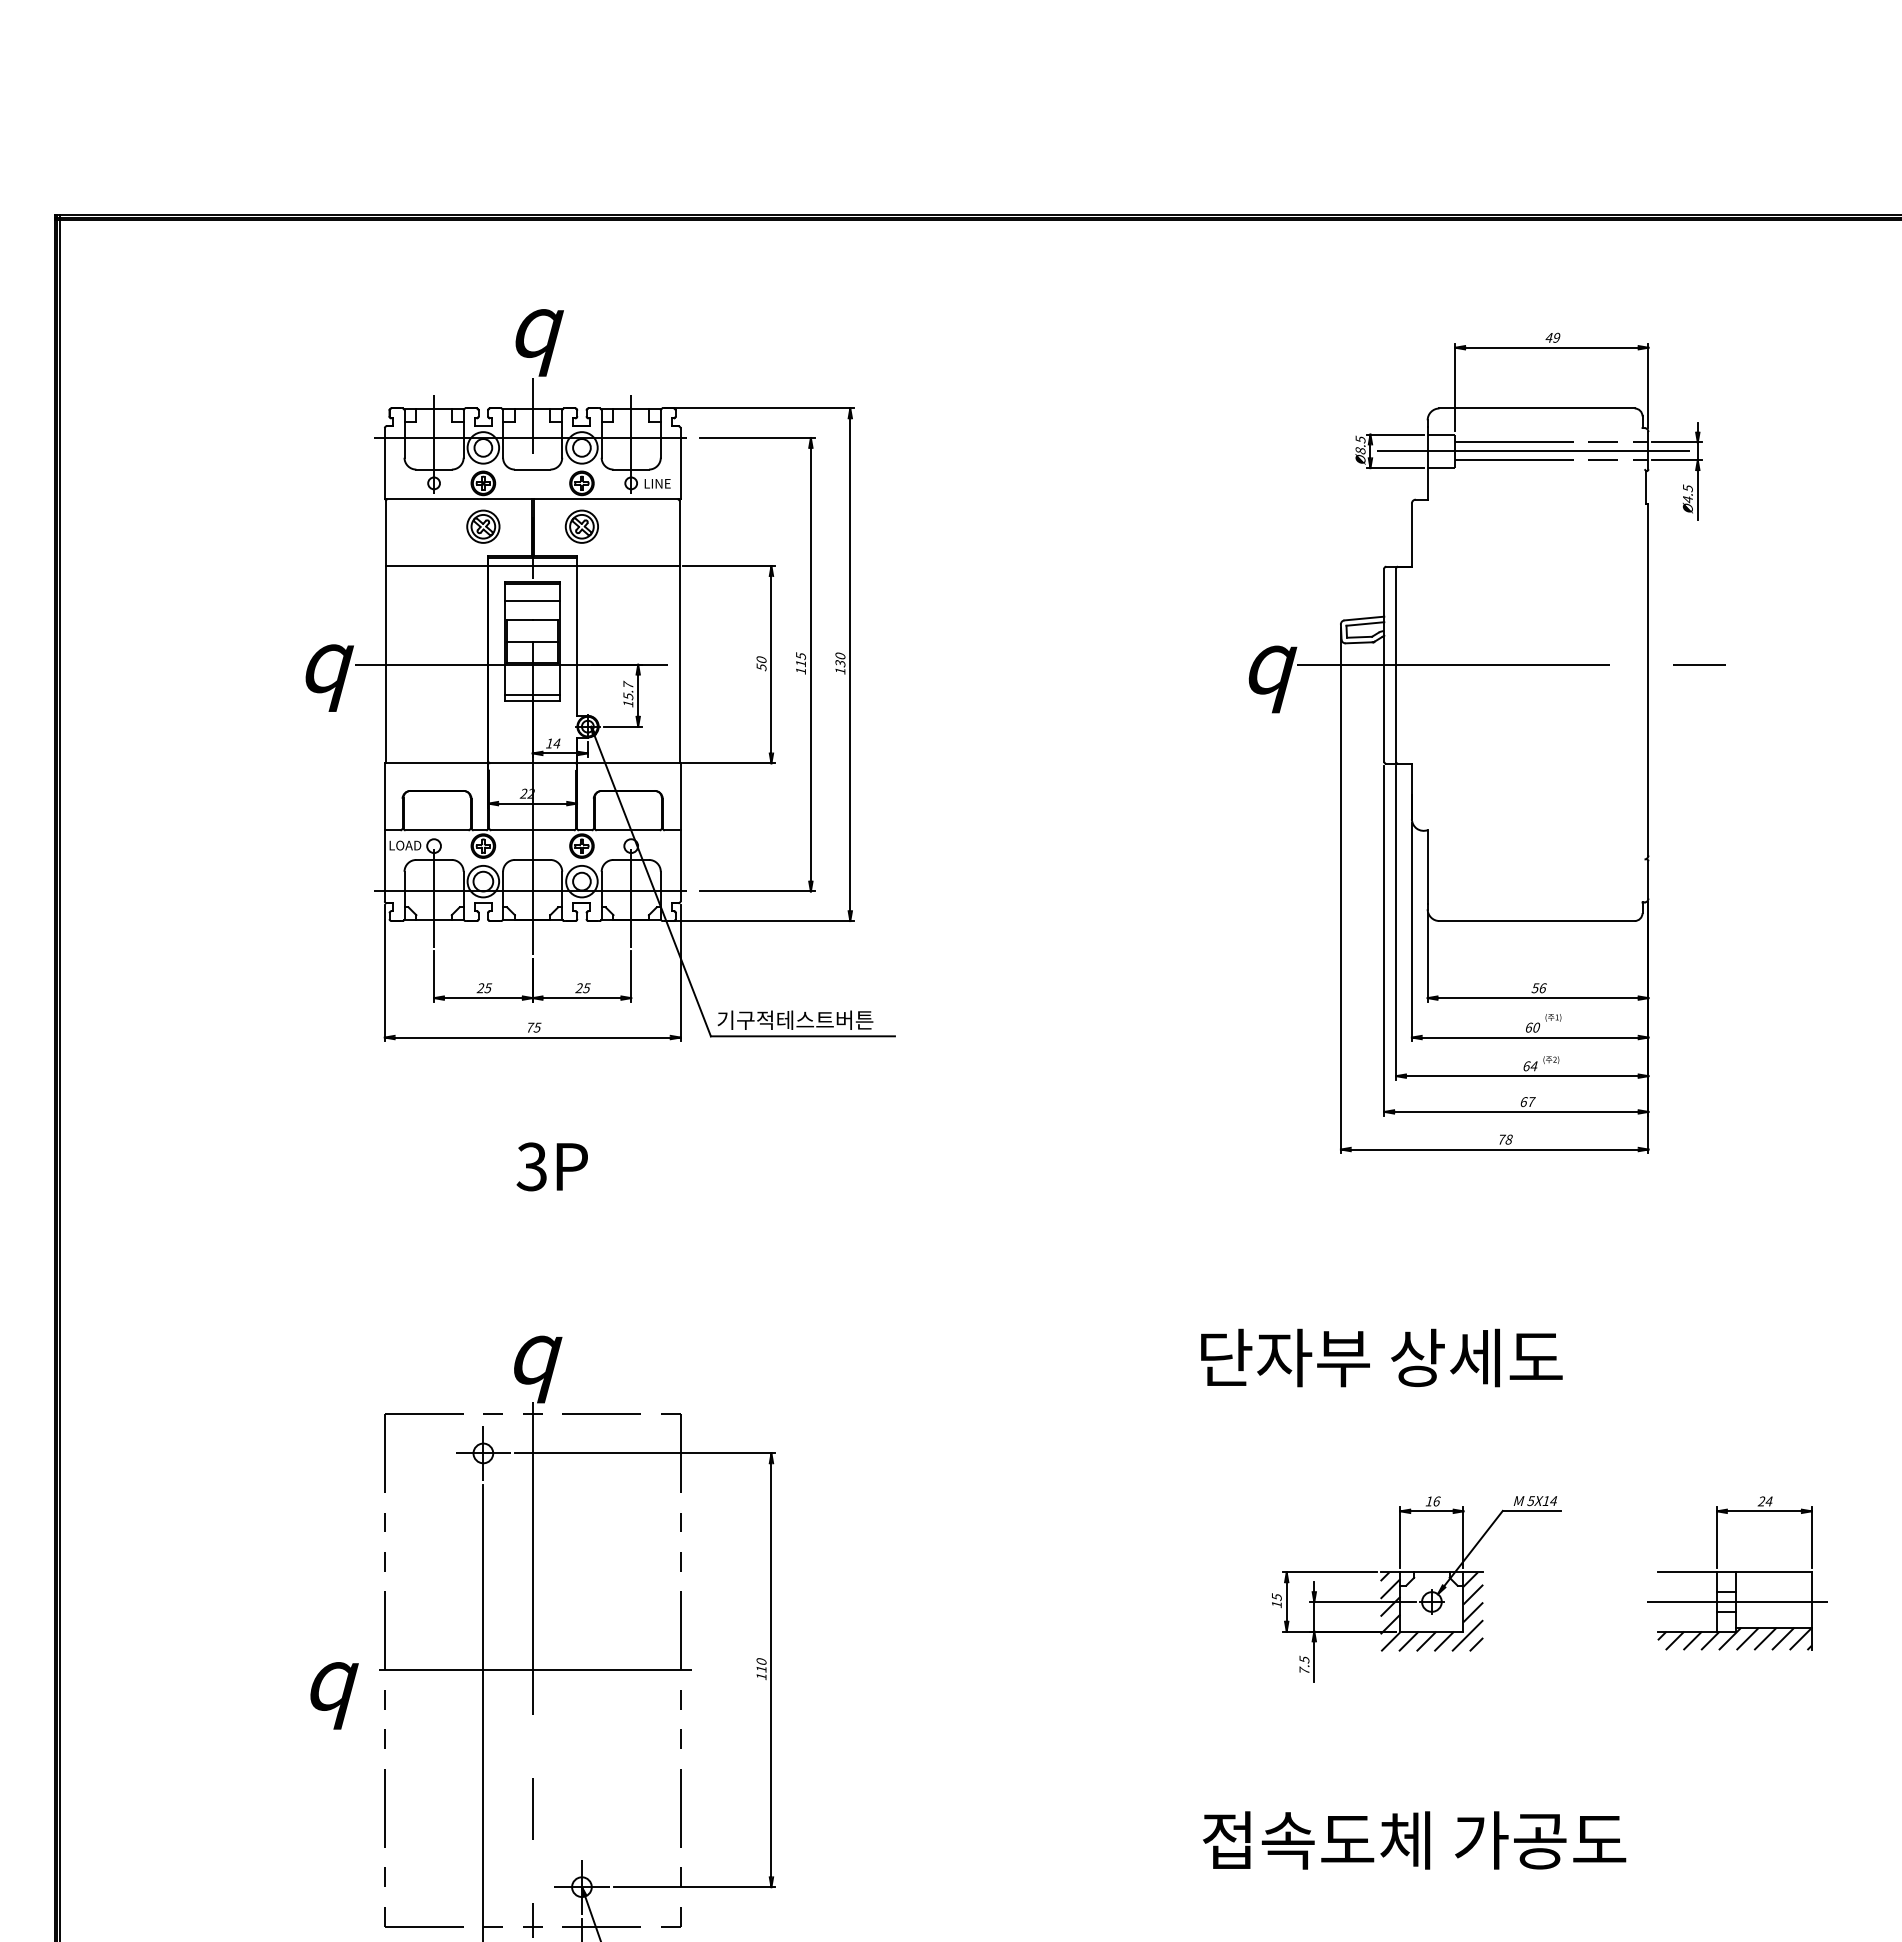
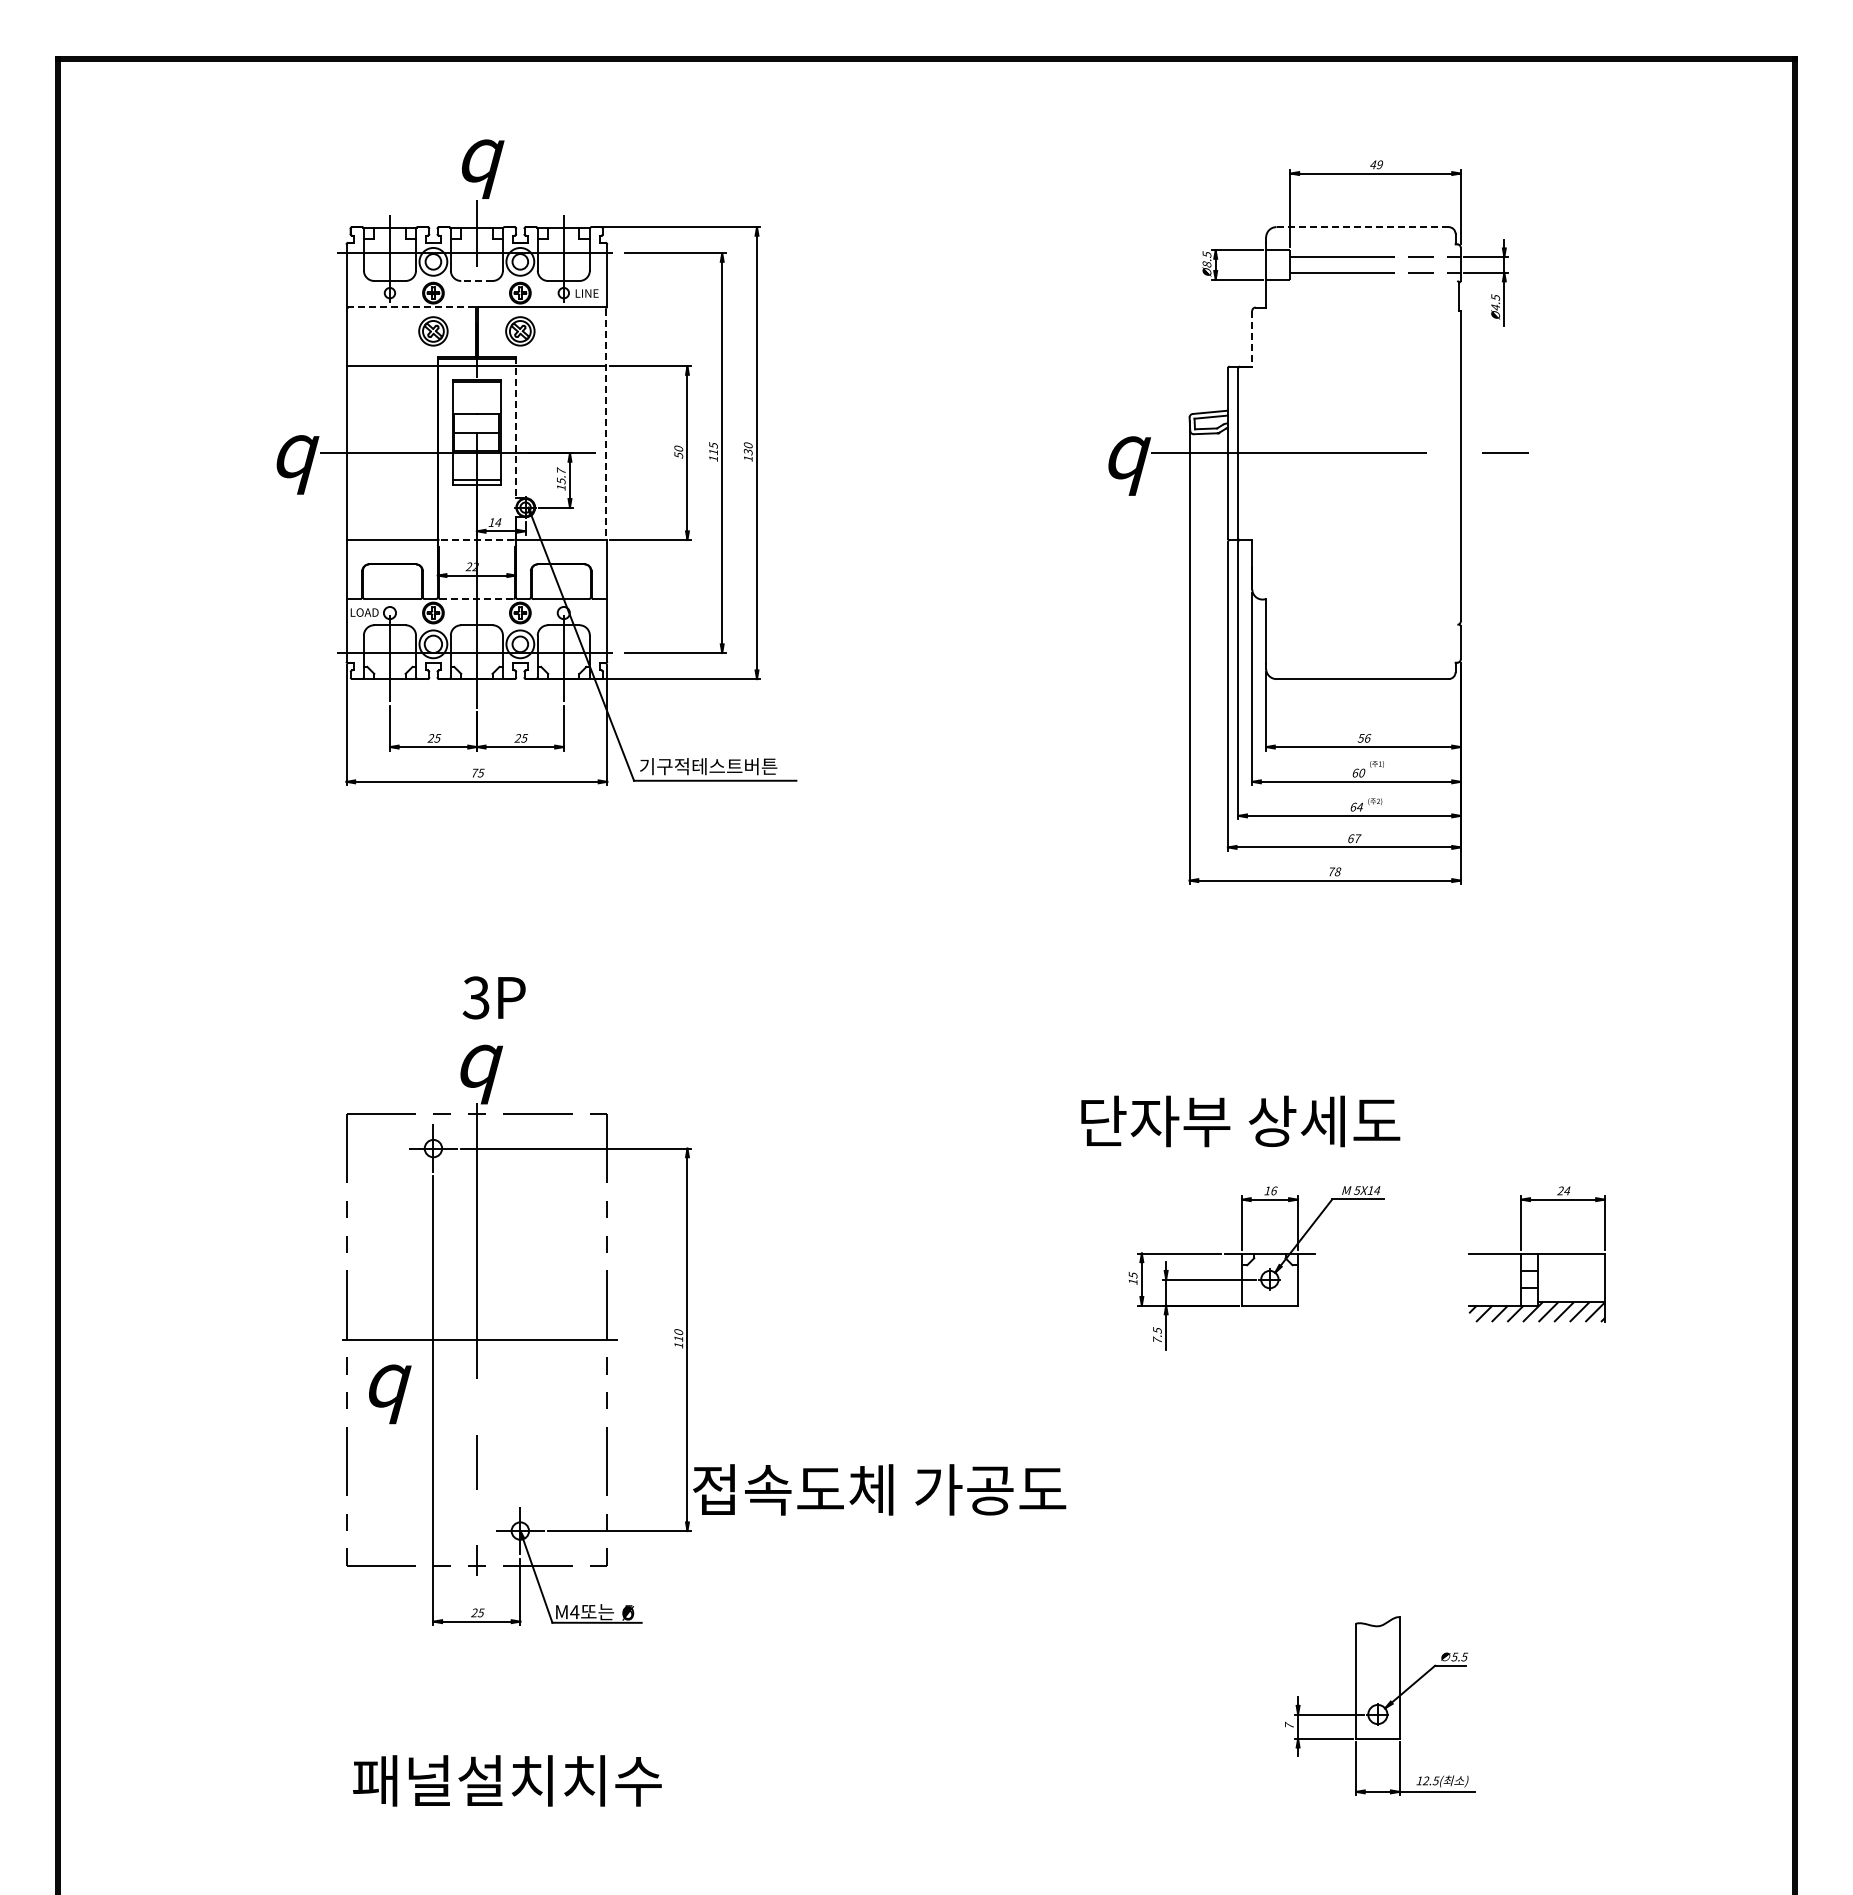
line: (1538, 408) -> (1363, 227), solid -> dashed
line: (1540, 450) -> (1365, 264), removed
line: (532, 470) -> (476, 281), solid -> dashed
line: (458, 499) -> (411, 307), solid -> dashed
line: (1412, 534) -> (1252, 338), solid -> dashed
line: (532, 600) -> (476, 396), removed
line: (679, 632) -> (606, 424), solid -> dashed
line: (577, 636) -> (516, 428), solid -> dashed
line: (532, 763) -> (476, 540), solid -> dashed
line: (532, 830) -> (476, 599), solid -> dashed
text: (551, 1166) -> (493, 997), moved
text: (1381, 1358) -> (1240, 1121), moved
line: (1737, 1601) -> (1539, 1279), removed
hatch: (1431, 1612) -> (1269, 1288), removed
text: (334, 1696) -> (390, 1394), moved
text: (1414, 1840) -> (879, 1489), moved

